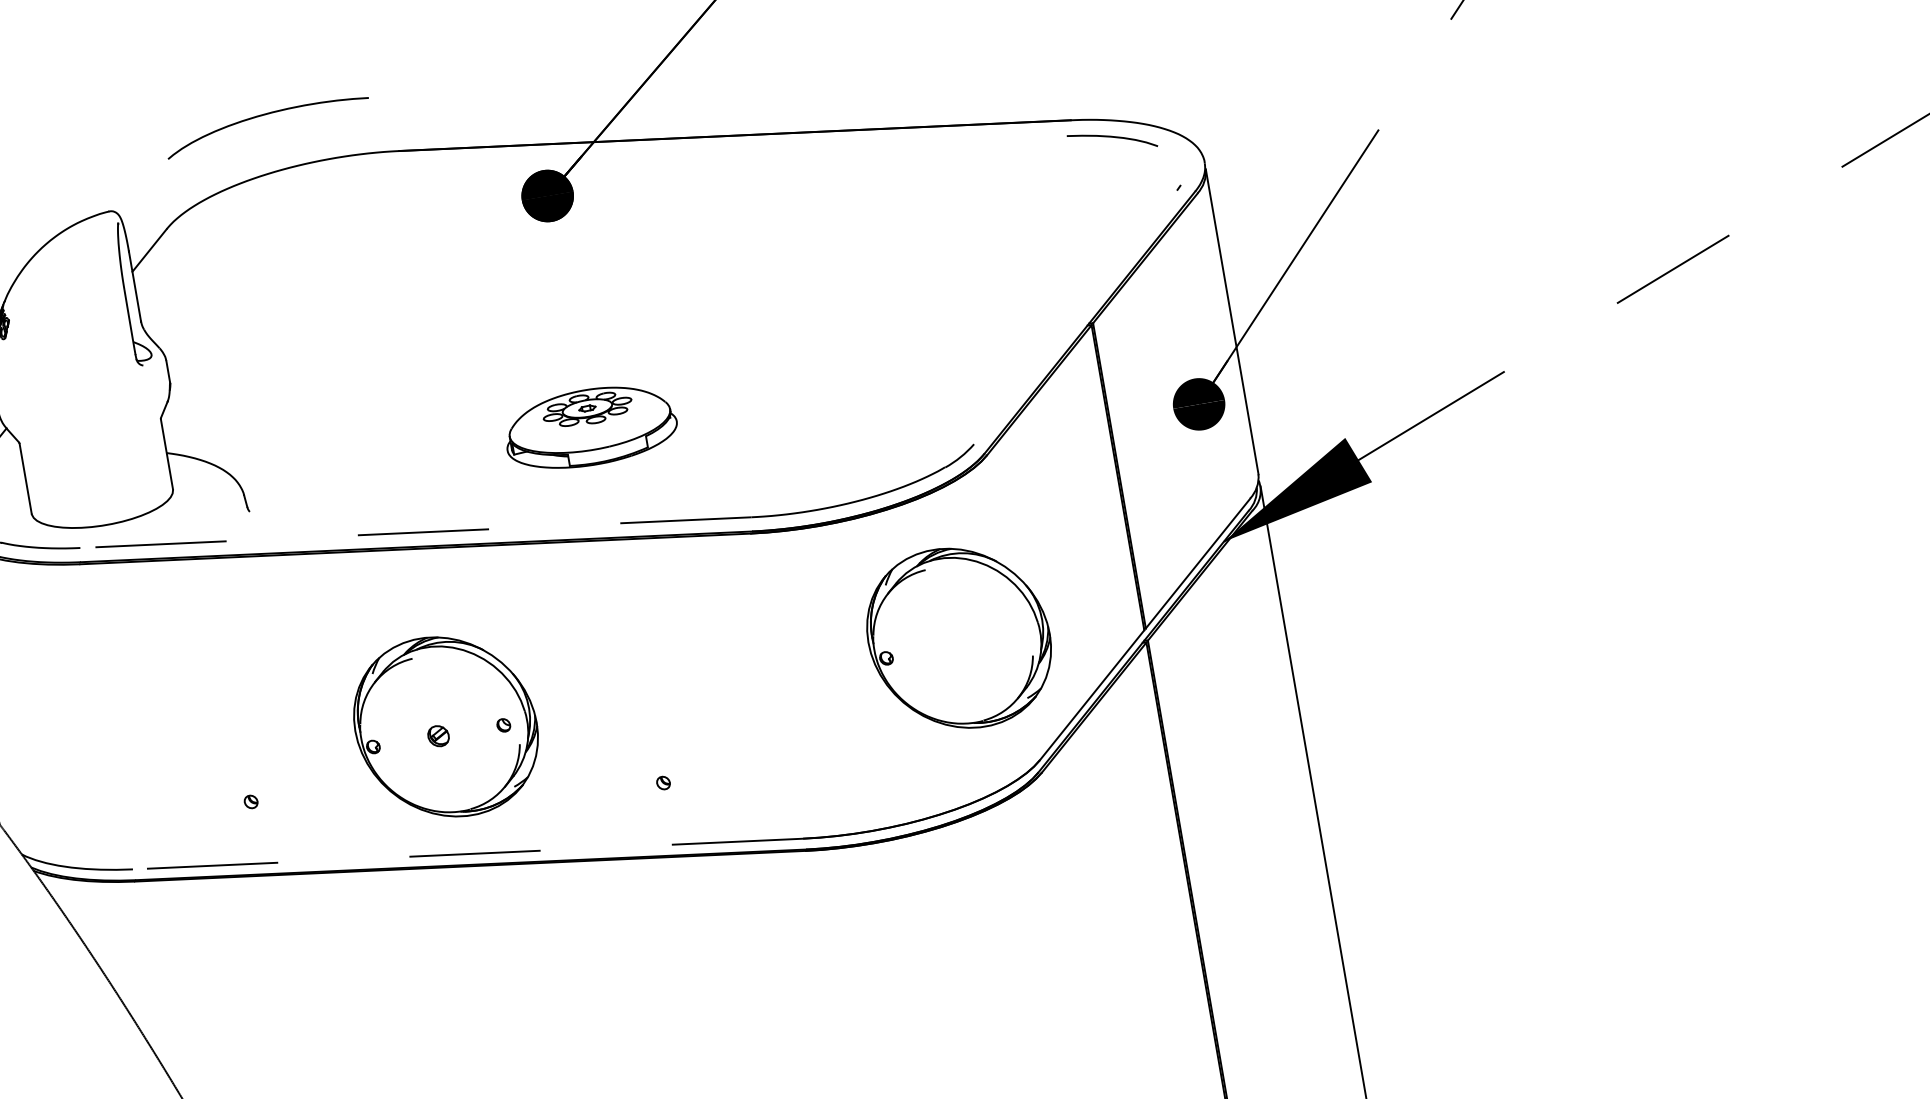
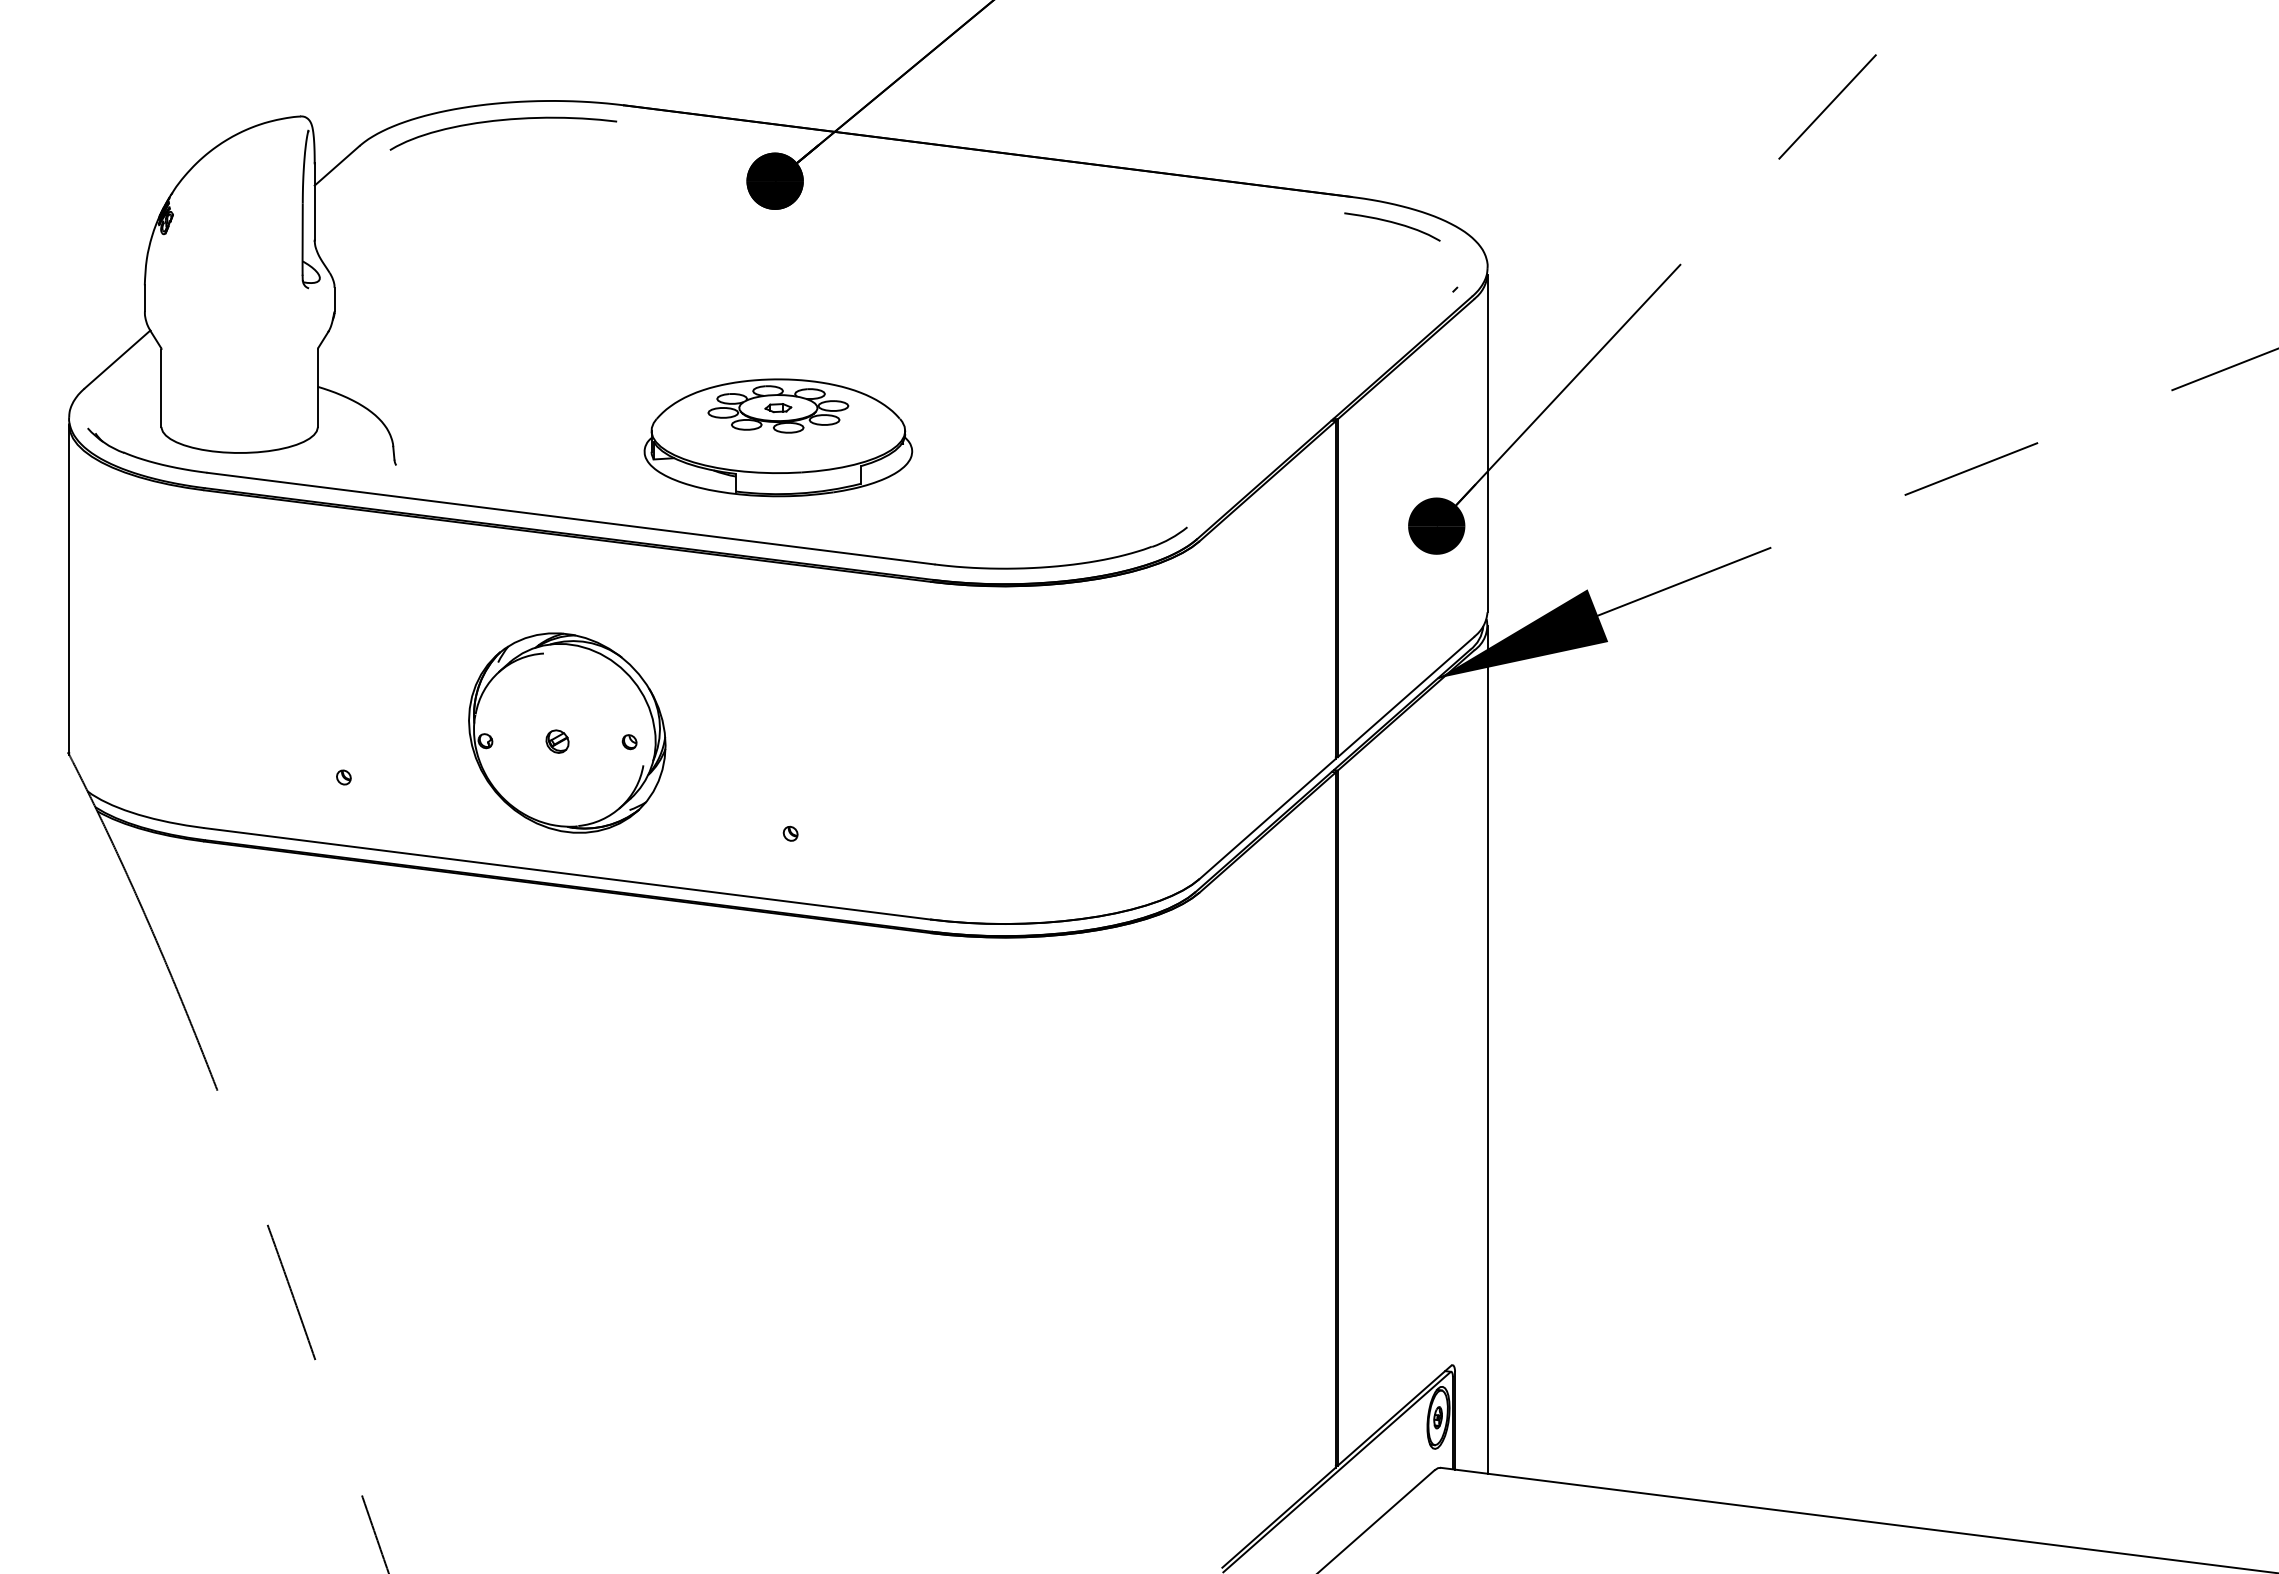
curve: (263, 116) -> (500, 121), moved
part: (590, 426) -> (778, 437), size x1.43
line: (415, 532) -> (570, 518), dashed -> solid
part: (959, 637) -> (1135, 732), removed
line: (468, 853) -> (567, 873), dashed -> solid

